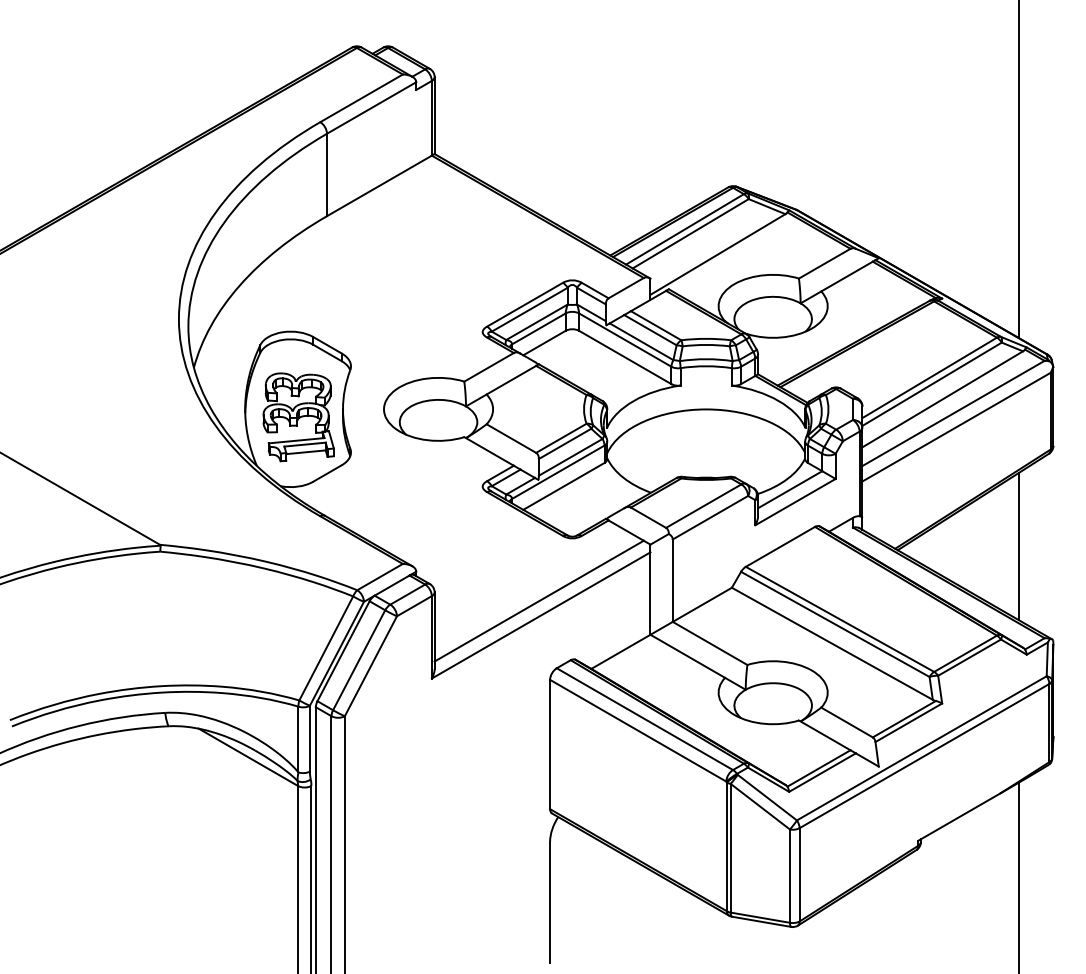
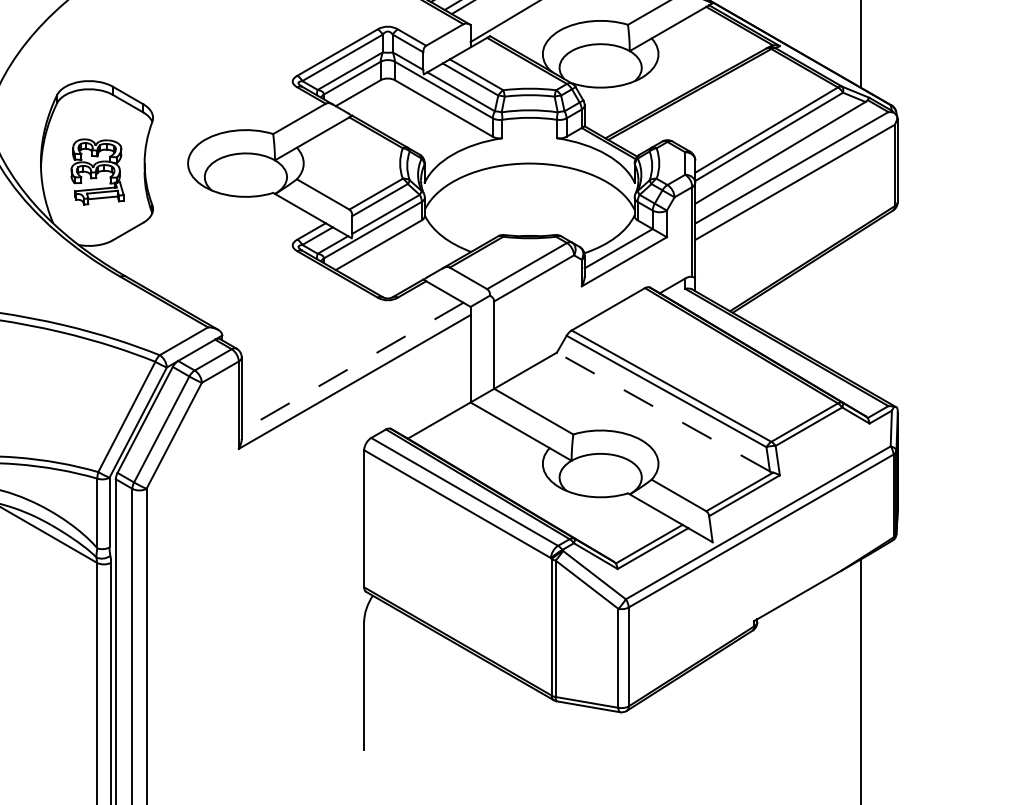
part: (298, 417) -> (97, 172), size x0.7
line: (1018, 546) -> (860, 308), removed
line: (539, 601) -> (352, 367), solid -> dashed
line: (831, 643) -> (662, 411), solid -> dashed

